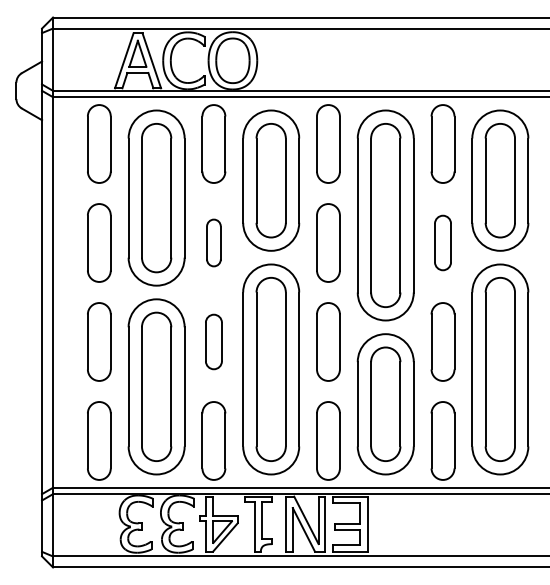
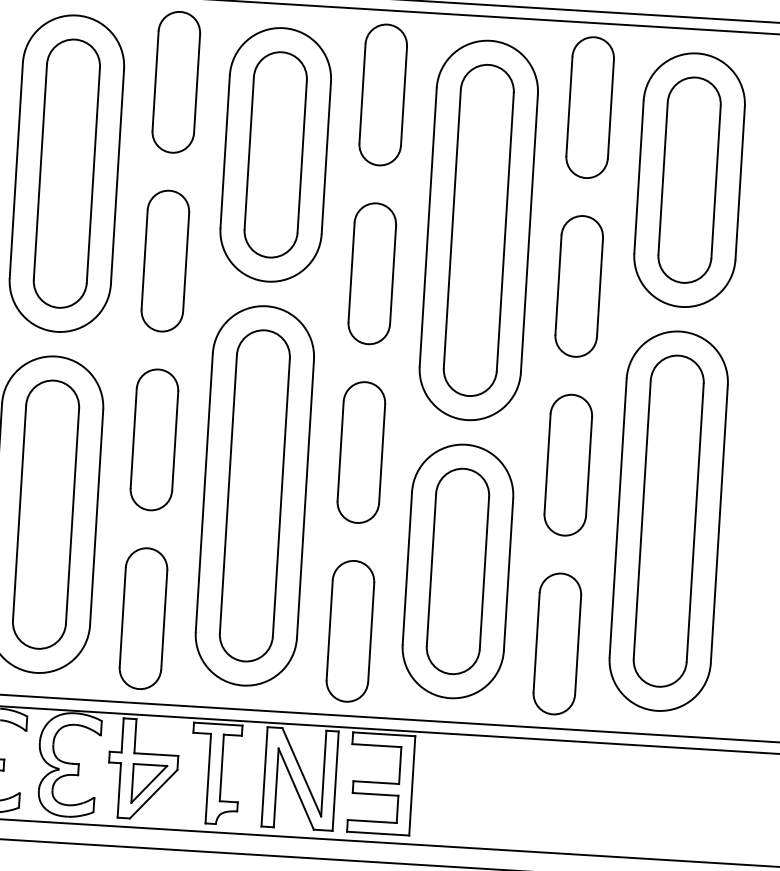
part: (213, 242) -> (164, 260), size x1.67
part: (442, 242) -> (578, 285), size x1.43
part: (213, 341) -> (153, 438), size x1.43

